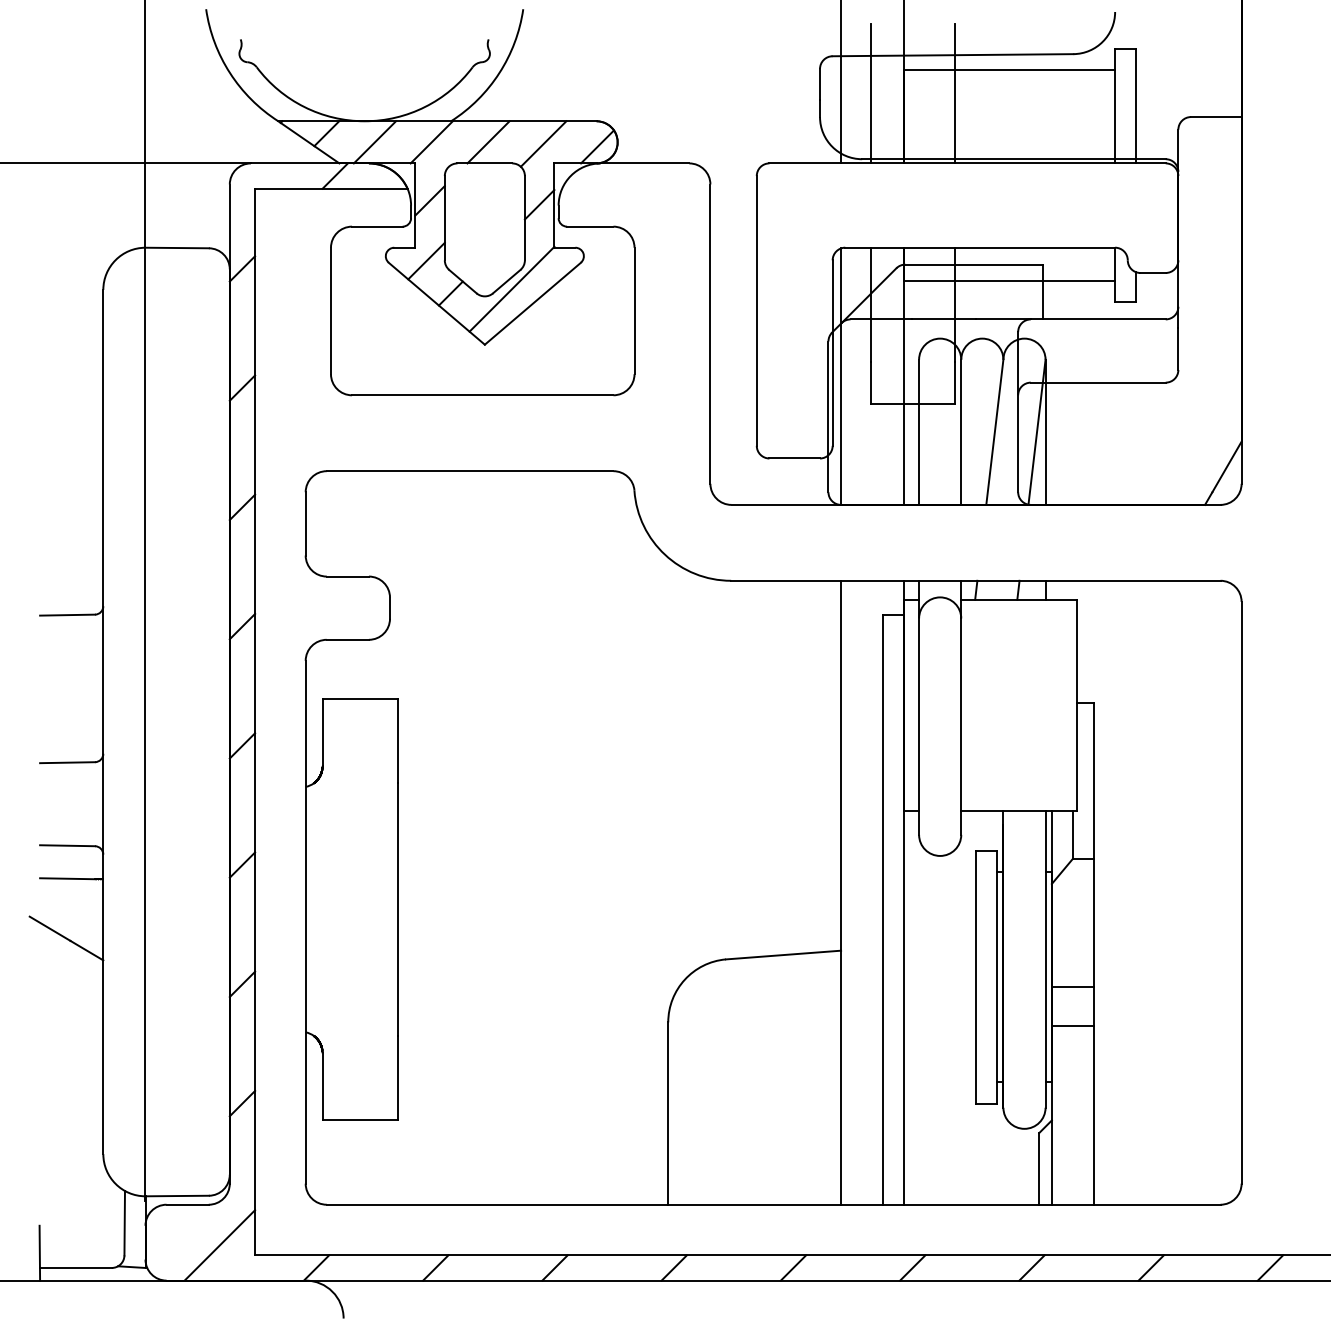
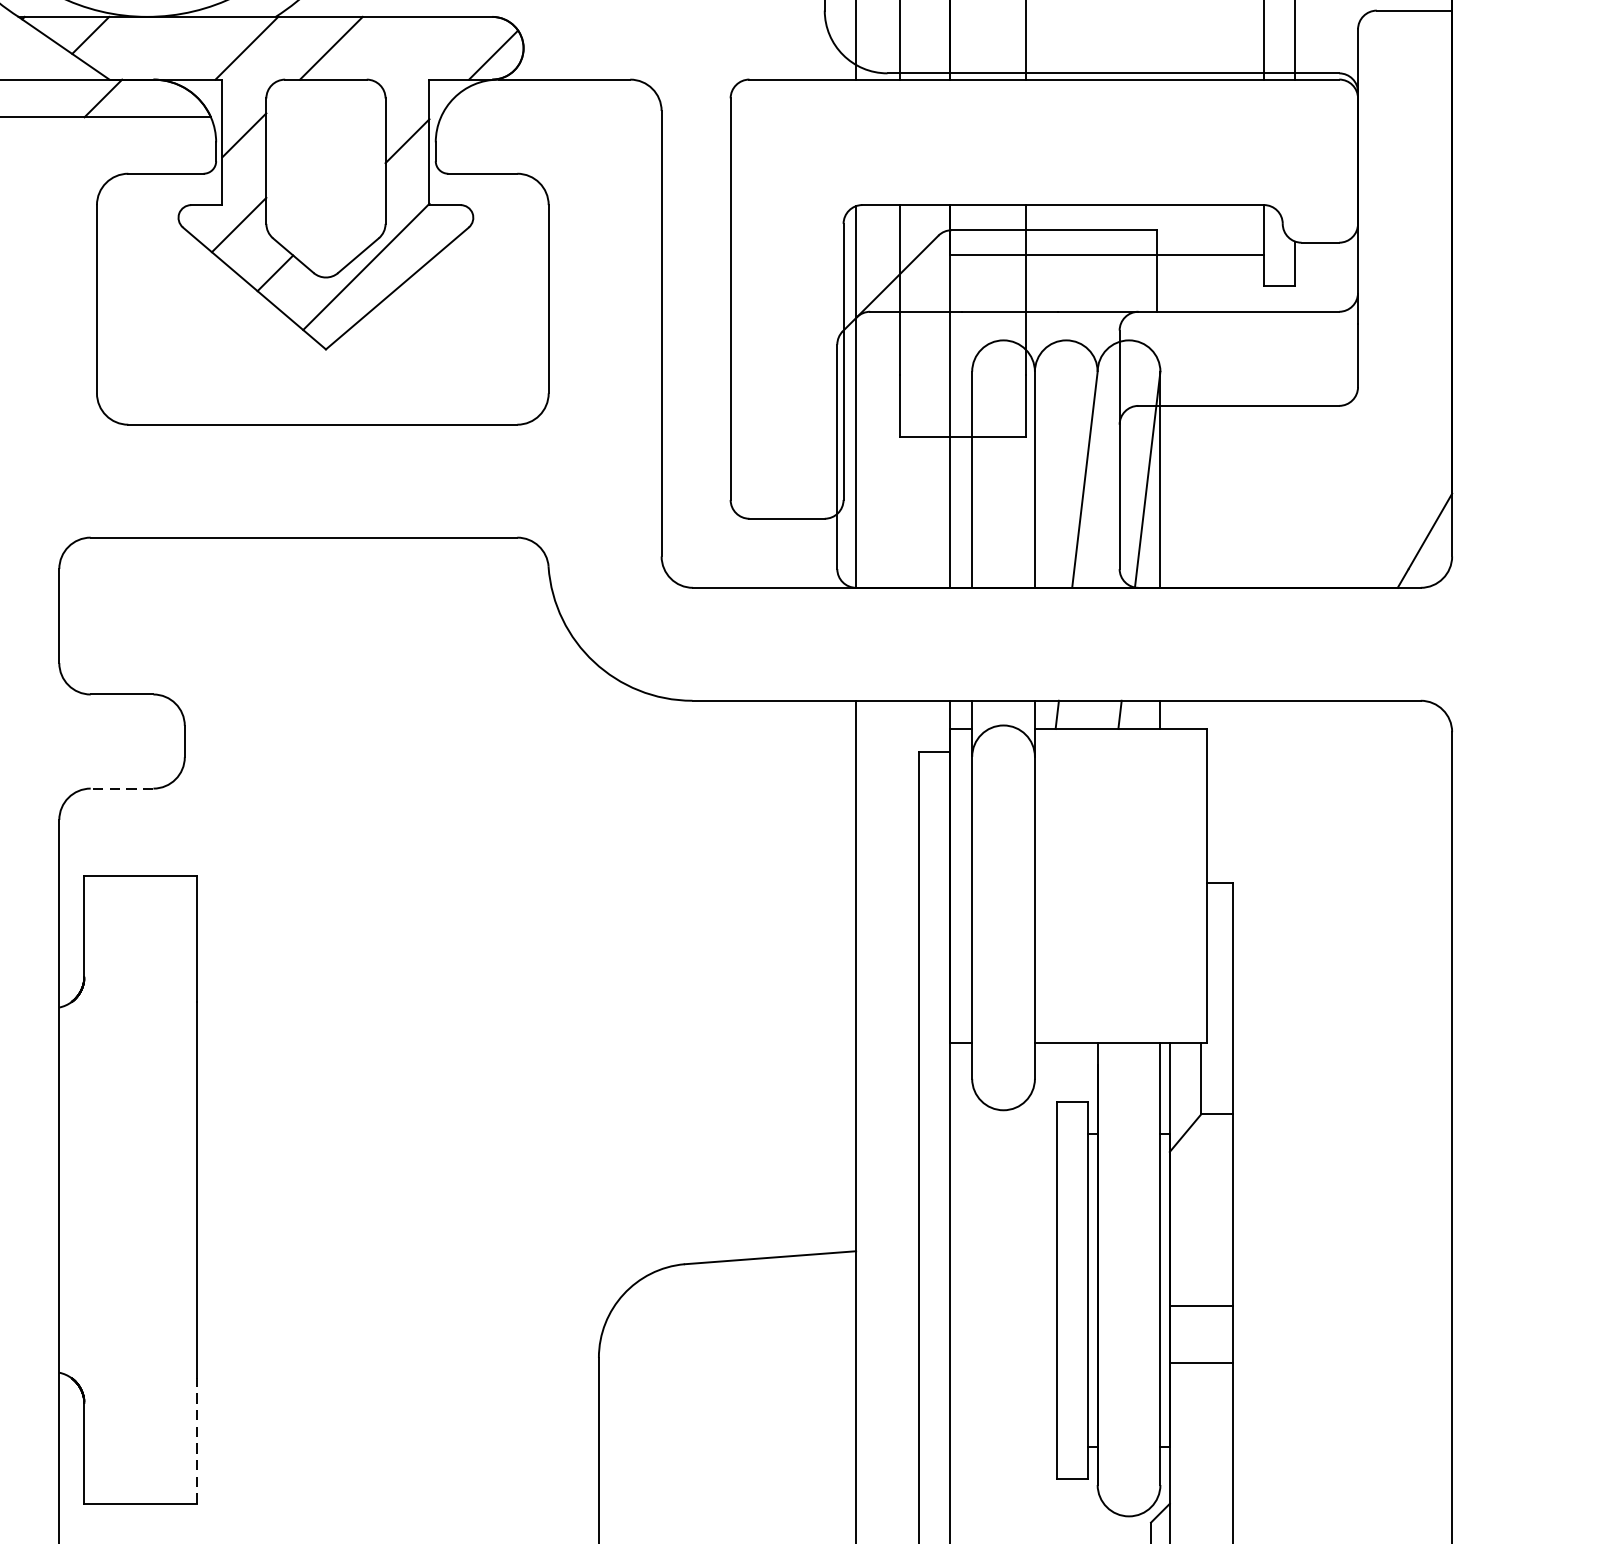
line: (374, 142) -> (161, 48), removed
line: (543, 143) -> (413, 49), removed
line: (347, 639) -> (121, 788), solid -> dashed
line: (398, 1077) -> (197, 1439), solid -> dashed

